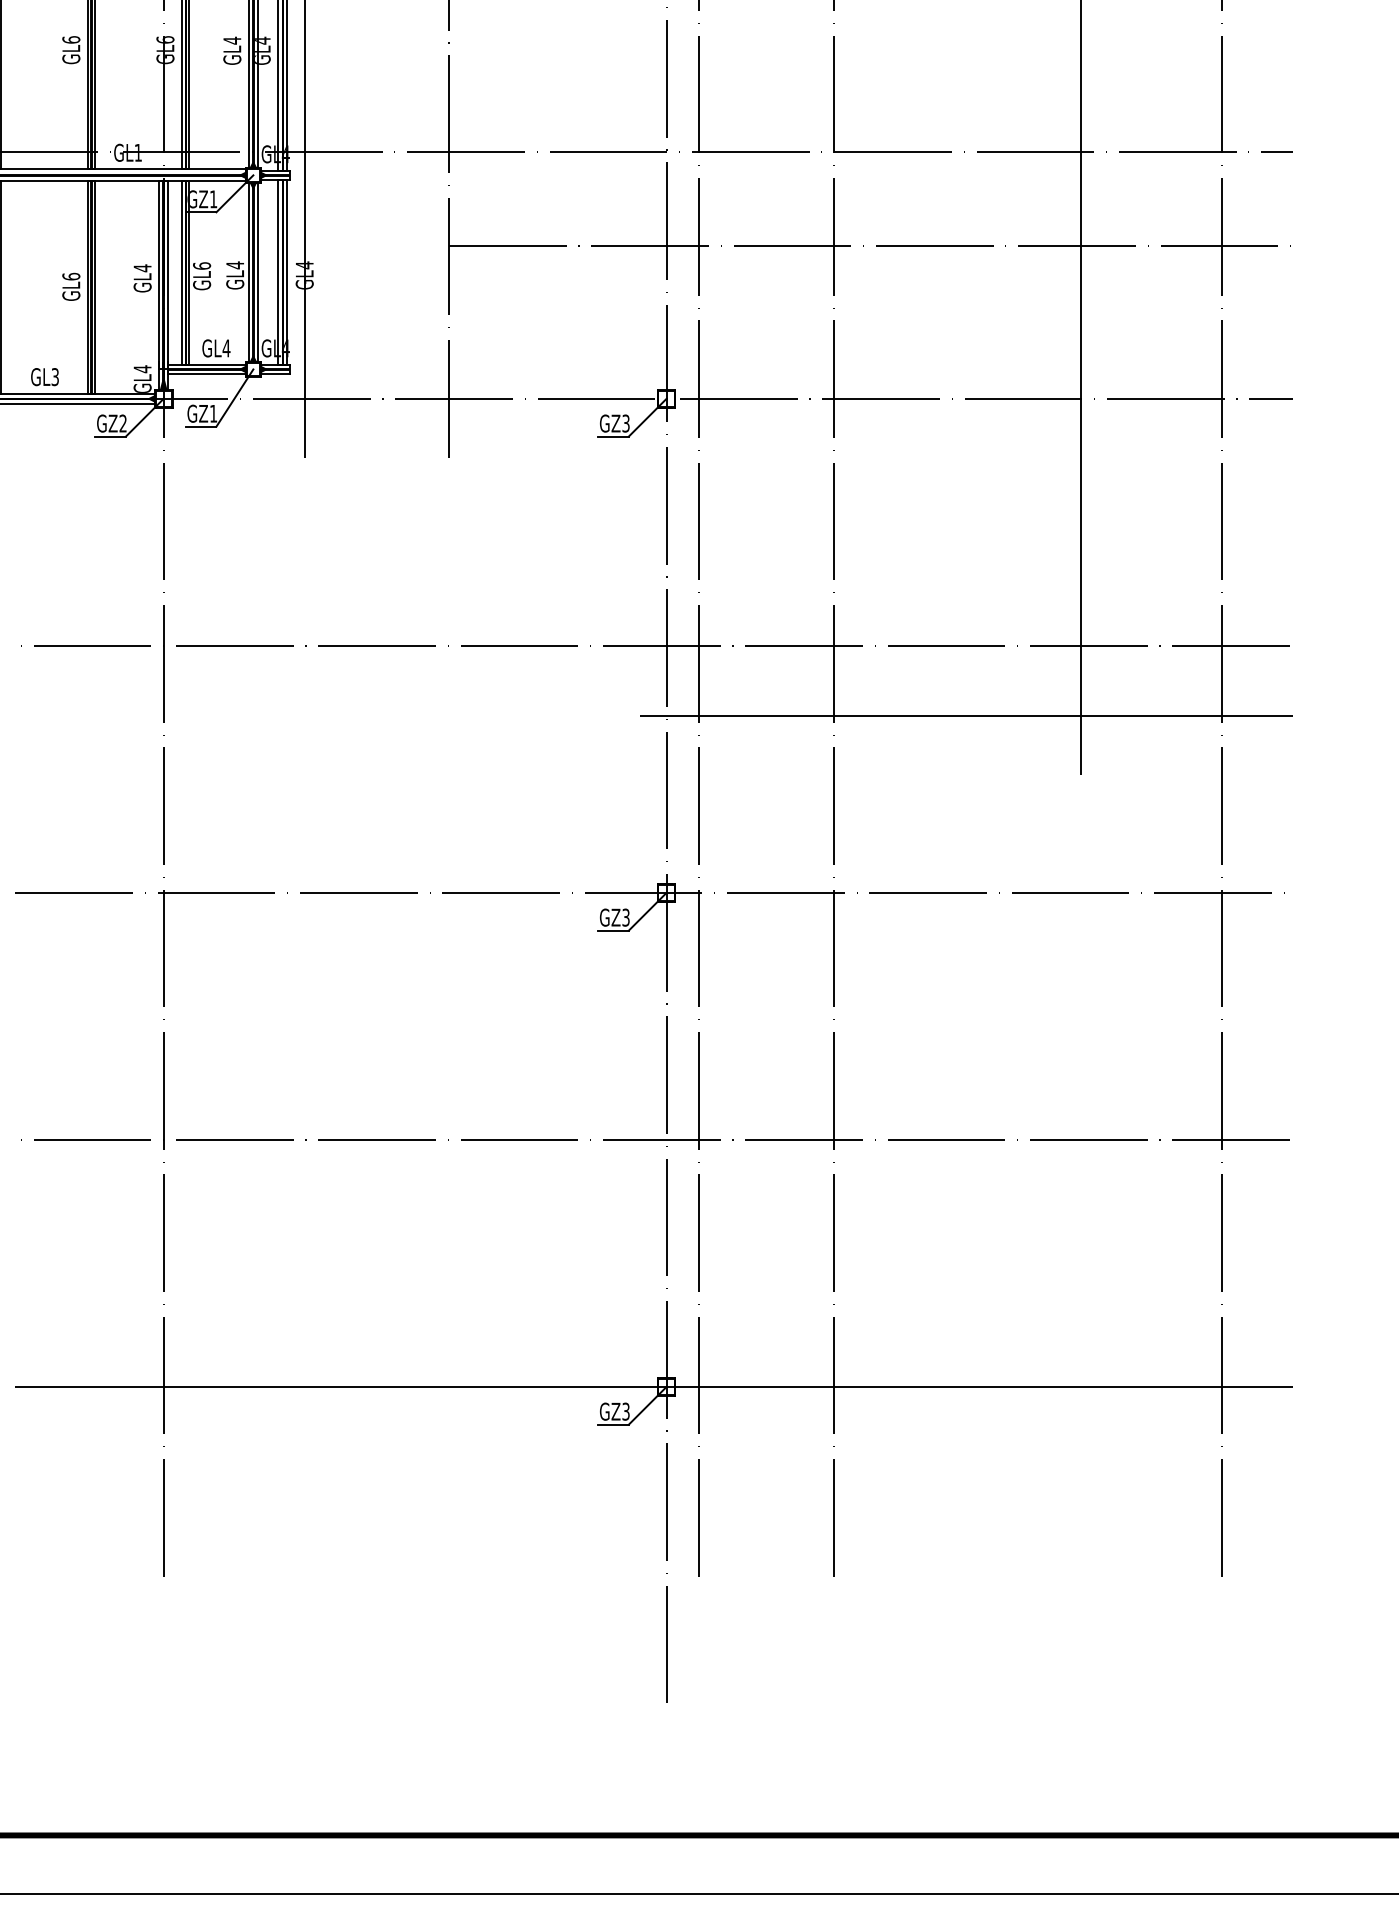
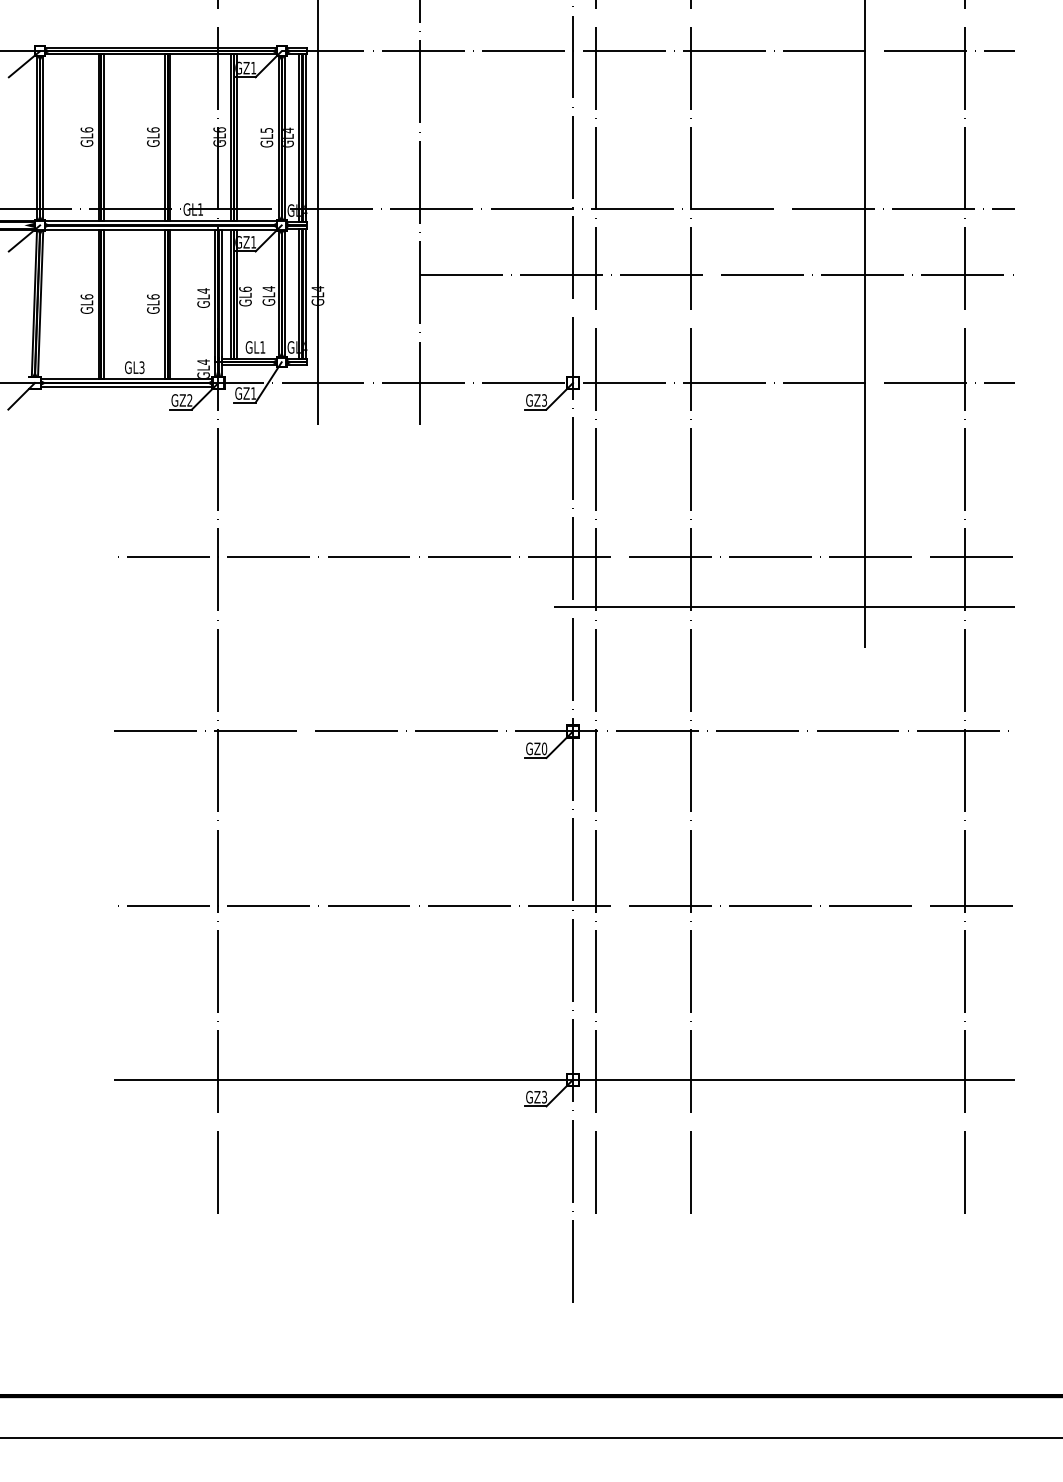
text: (231, 40) -> (266, 130), GL4 -> GL5
text: (226, 348) -> (262, 347), GL4 -> GL1
text: (626, 917) -> (544, 748), GZ3 -> GZ0

